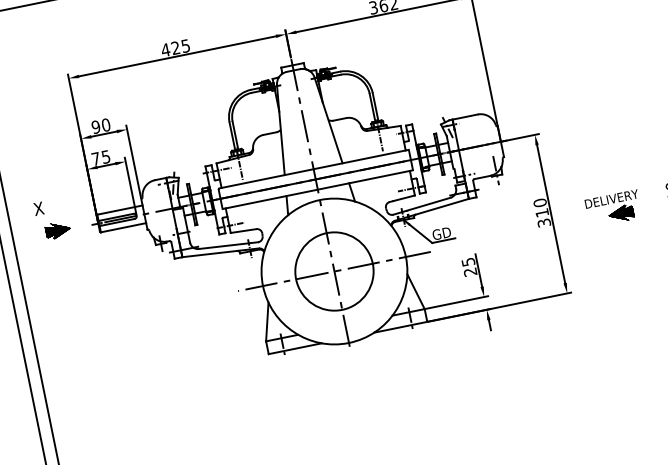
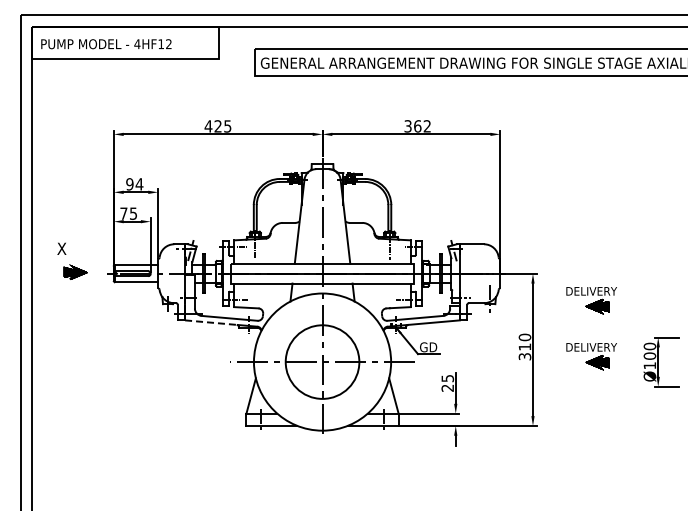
text: (106, 125) -> (139, 184), 90 -> 94
part: (601, 150) -> (591, 300), added
line: (210, 253) -> (211, 322), solid -> dashed

